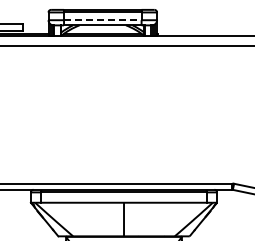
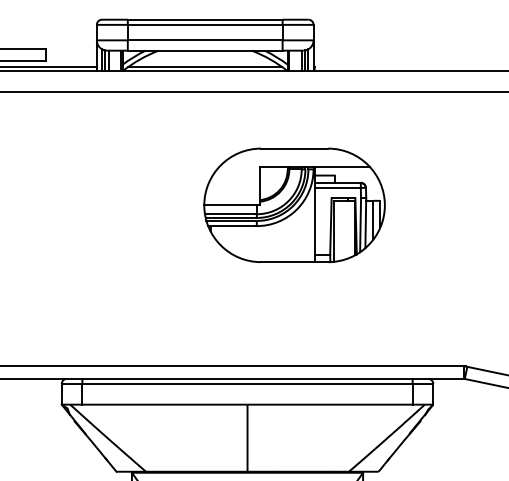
line: (102, 20) -> (204, 40), dashed -> solid
part: (147, 102) -> (294, 204), added

